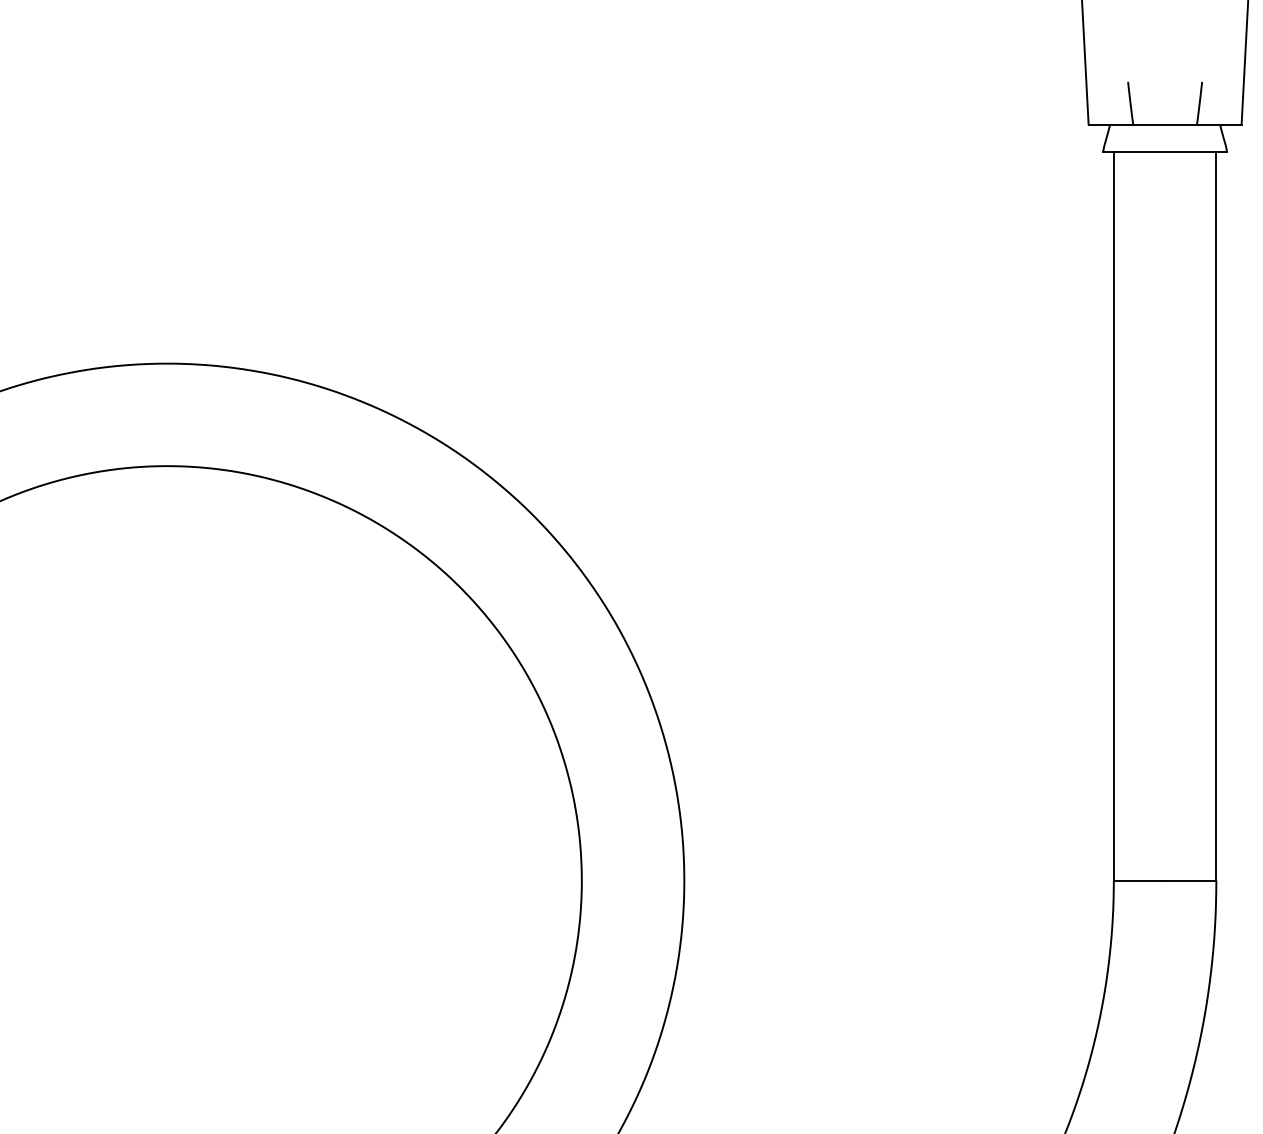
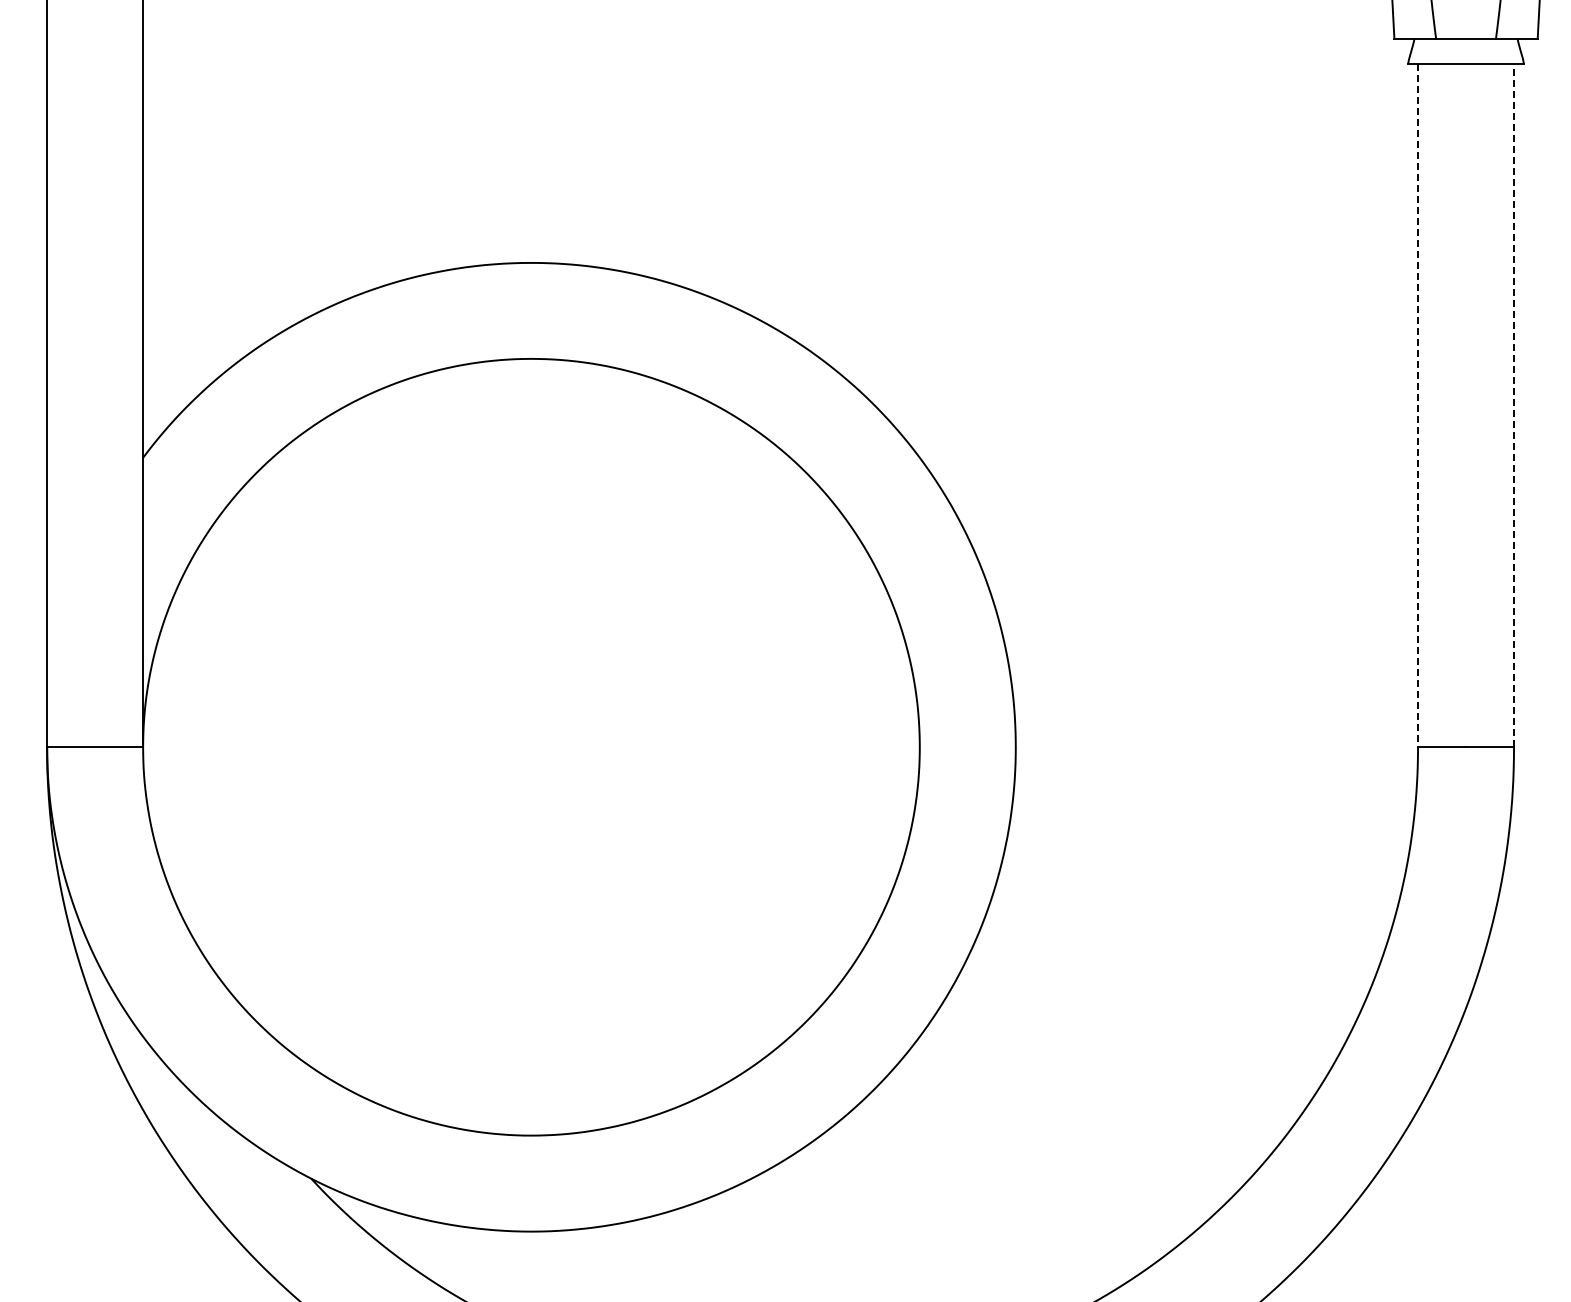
line: (1216, 515) -> (1514, 405), solid -> dashed
line: (1114, 516) -> (1418, 406), solid -> dashed

